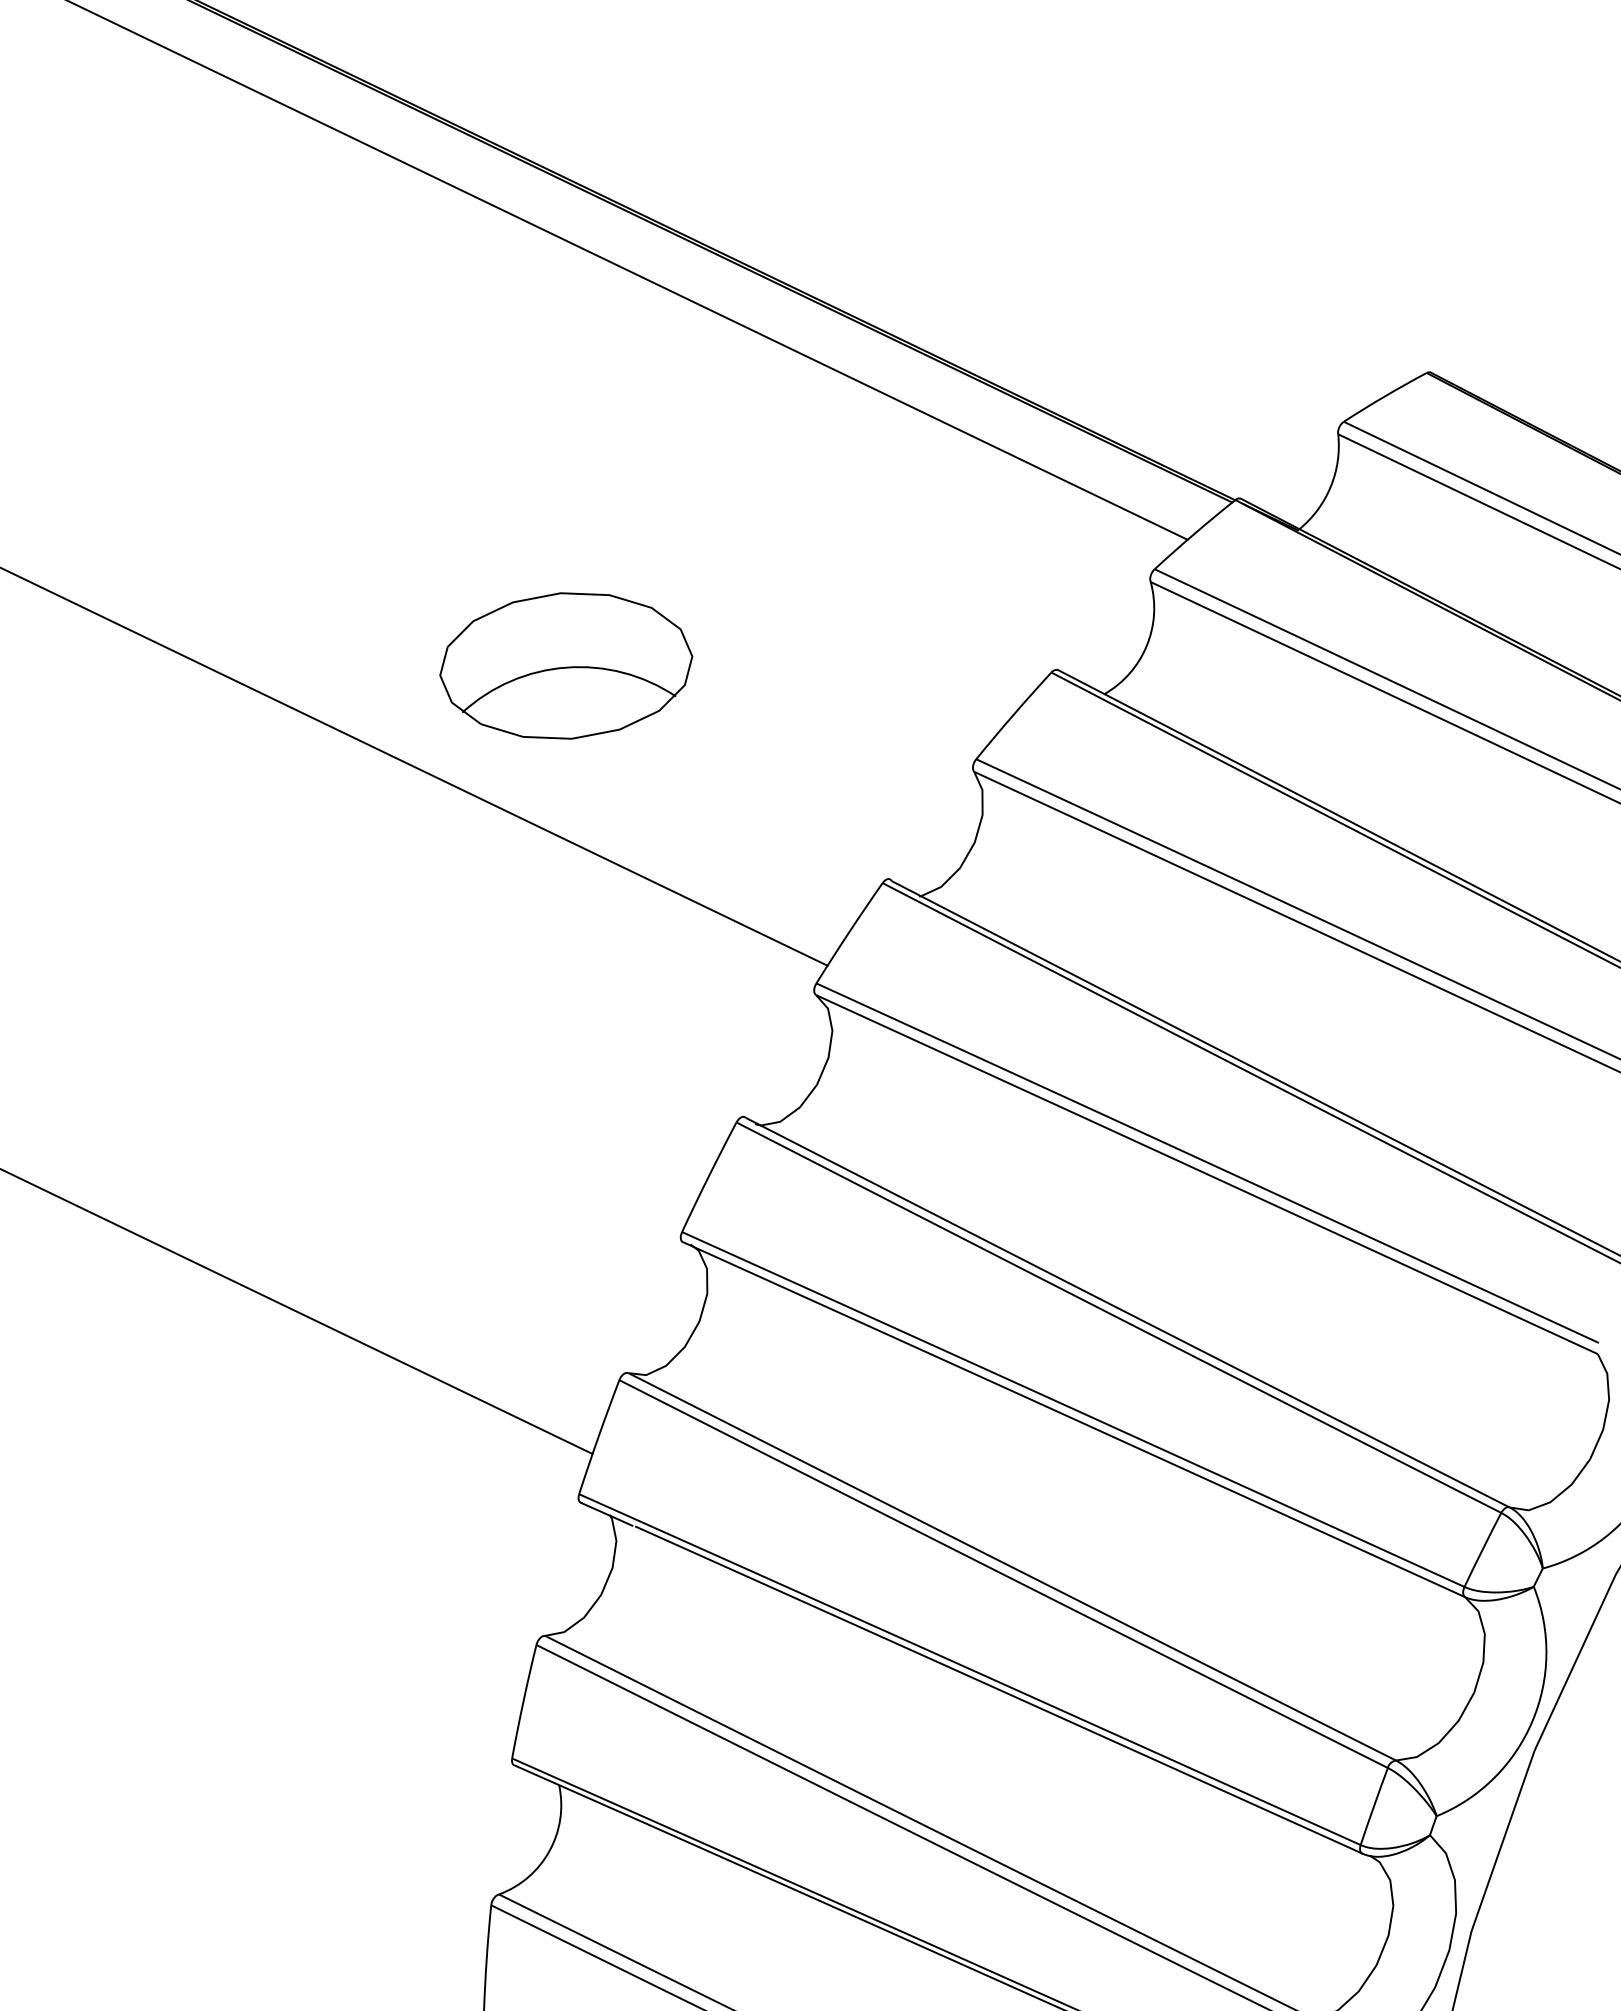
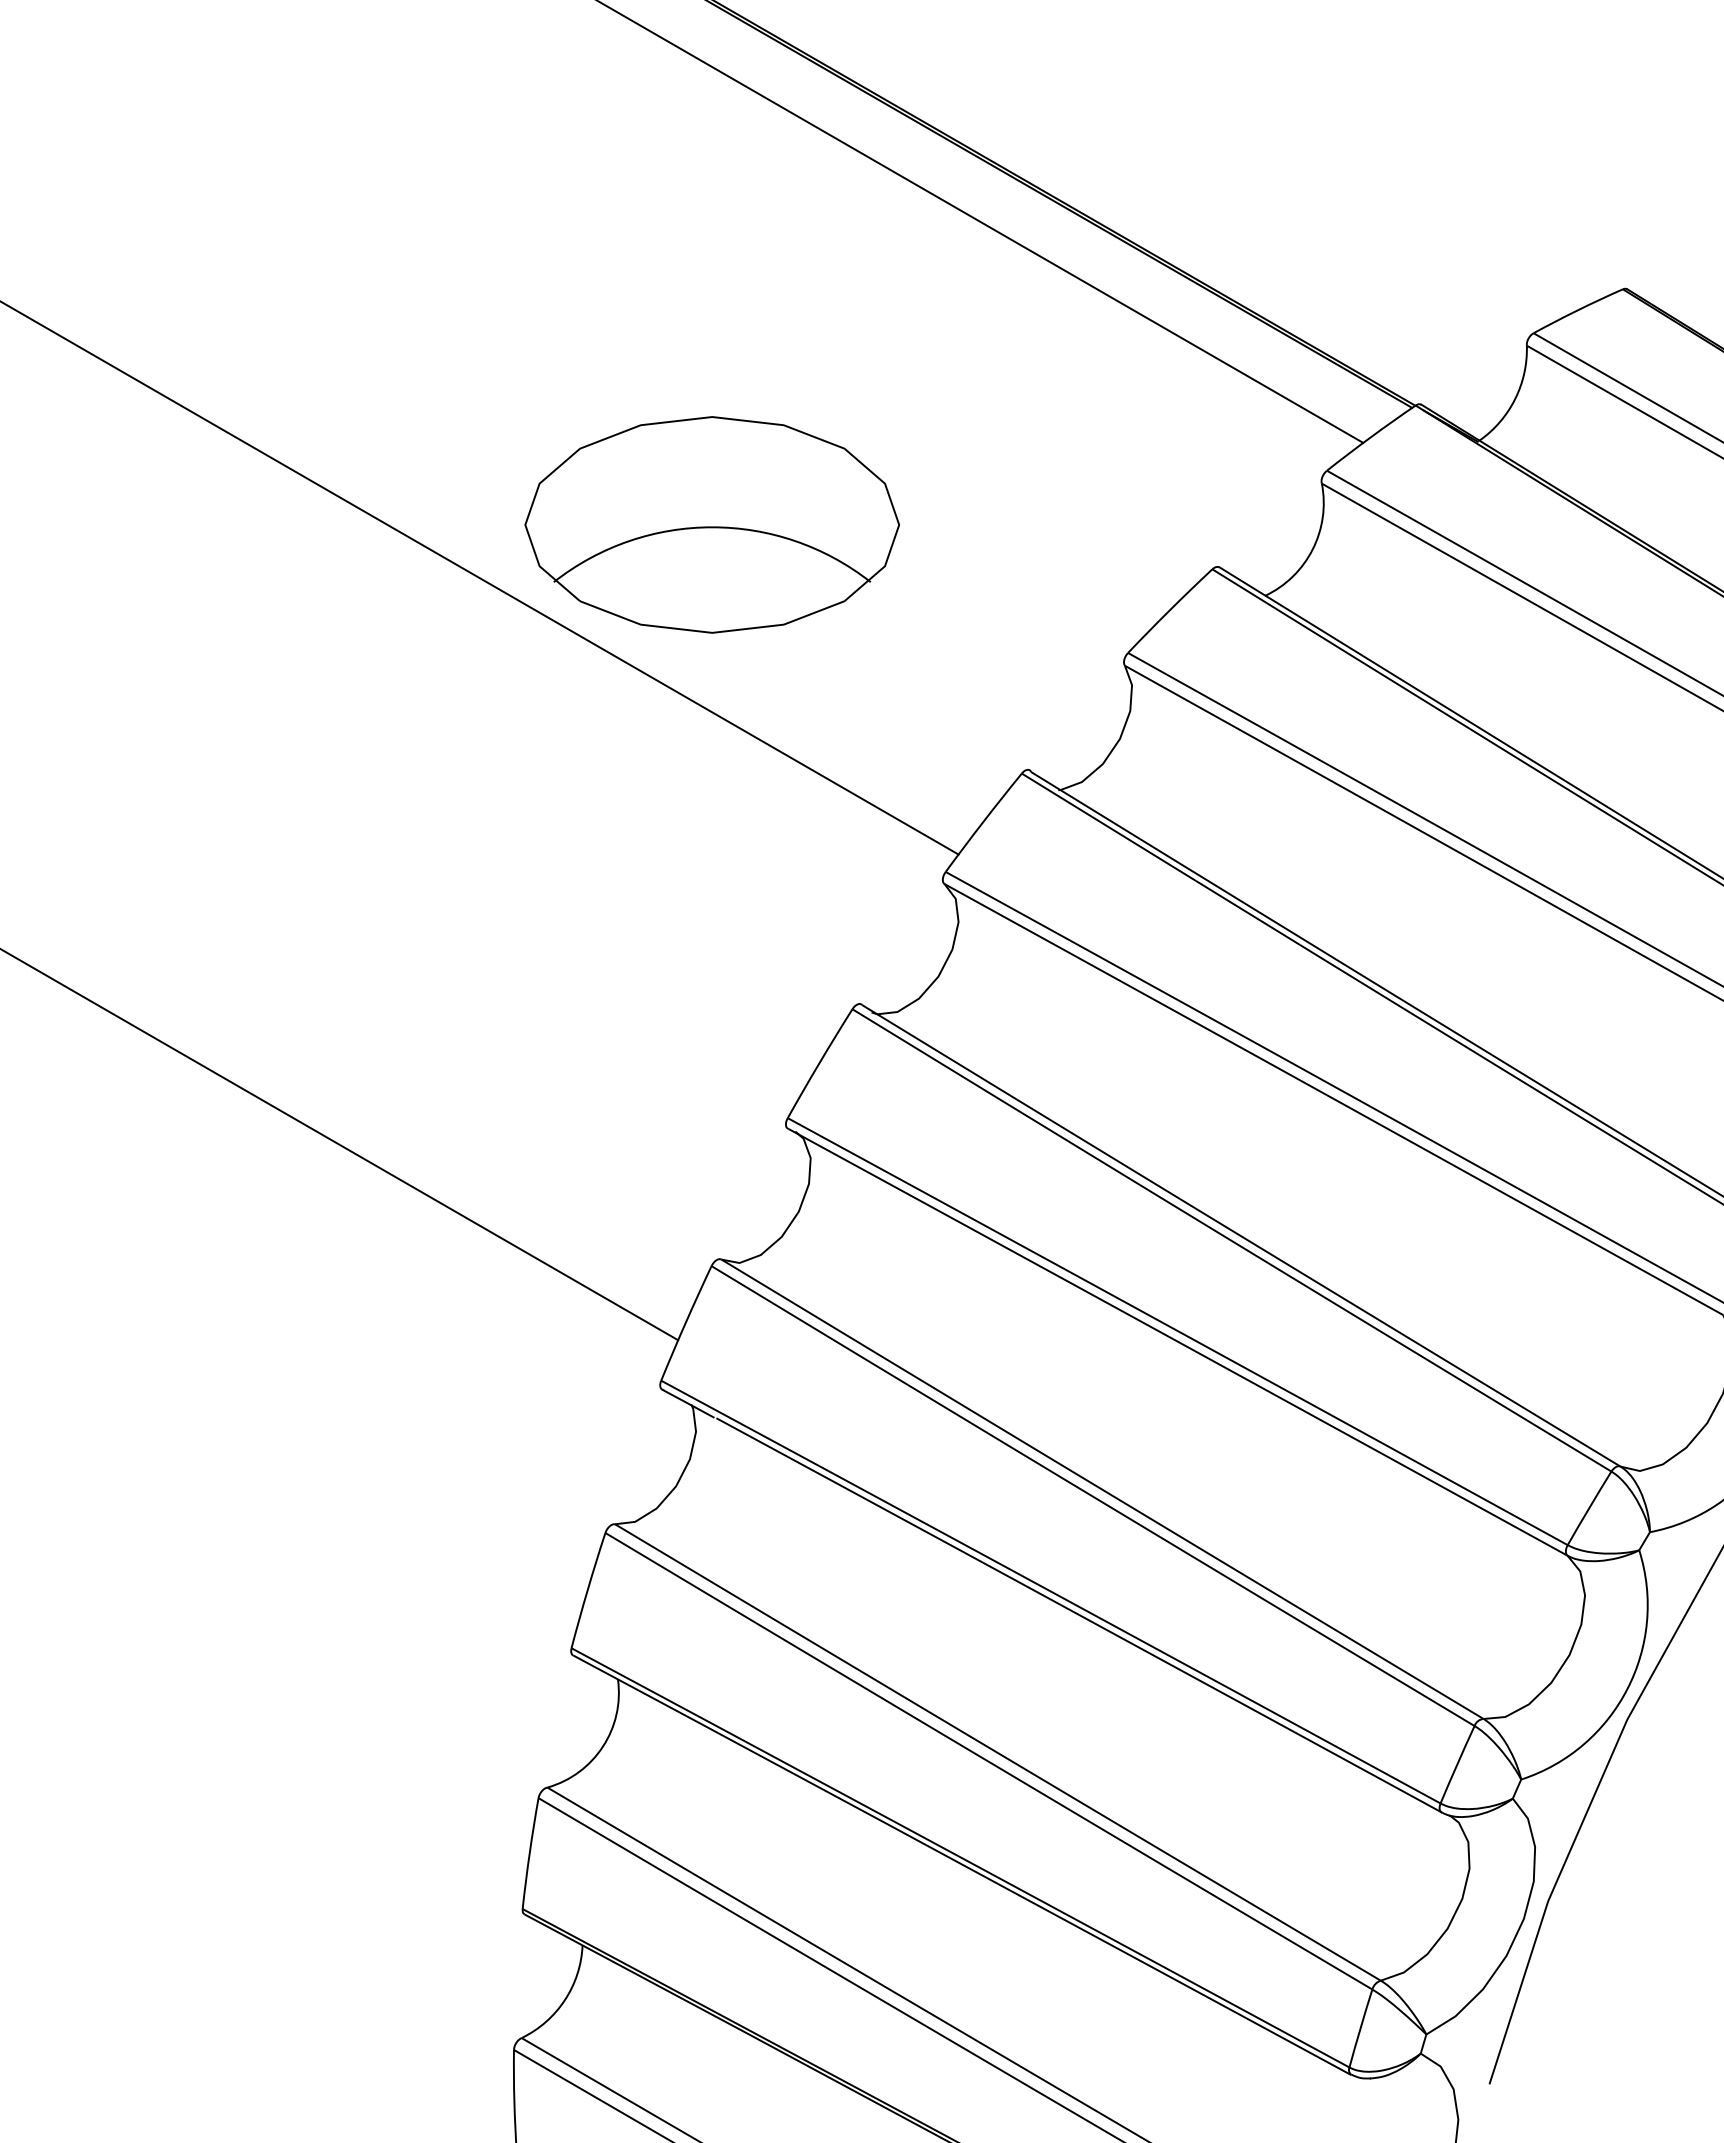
part: (565, 665) -> (711, 524), size x1.43

